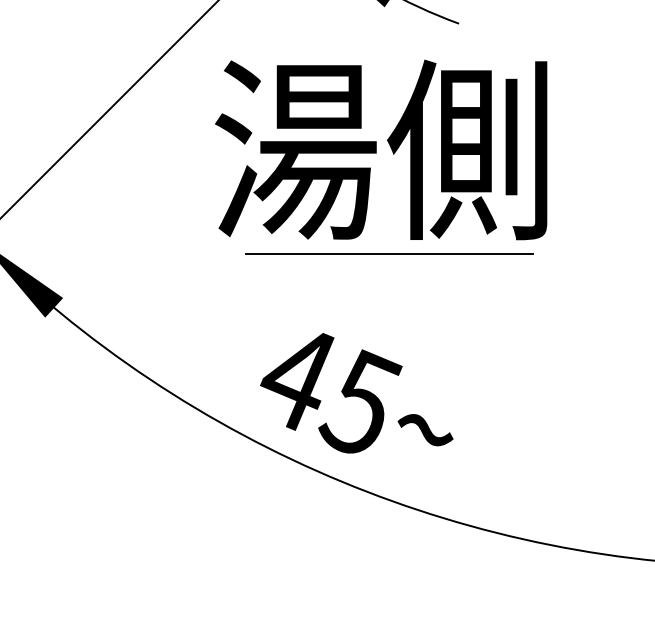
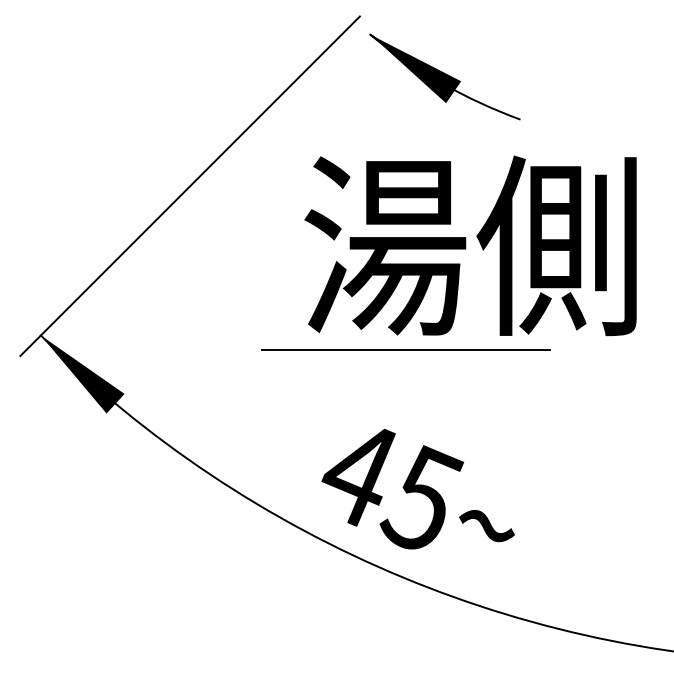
text: (381, 149) -> (470, 245), moved
line: (389, 253) -> (405, 349), moved

